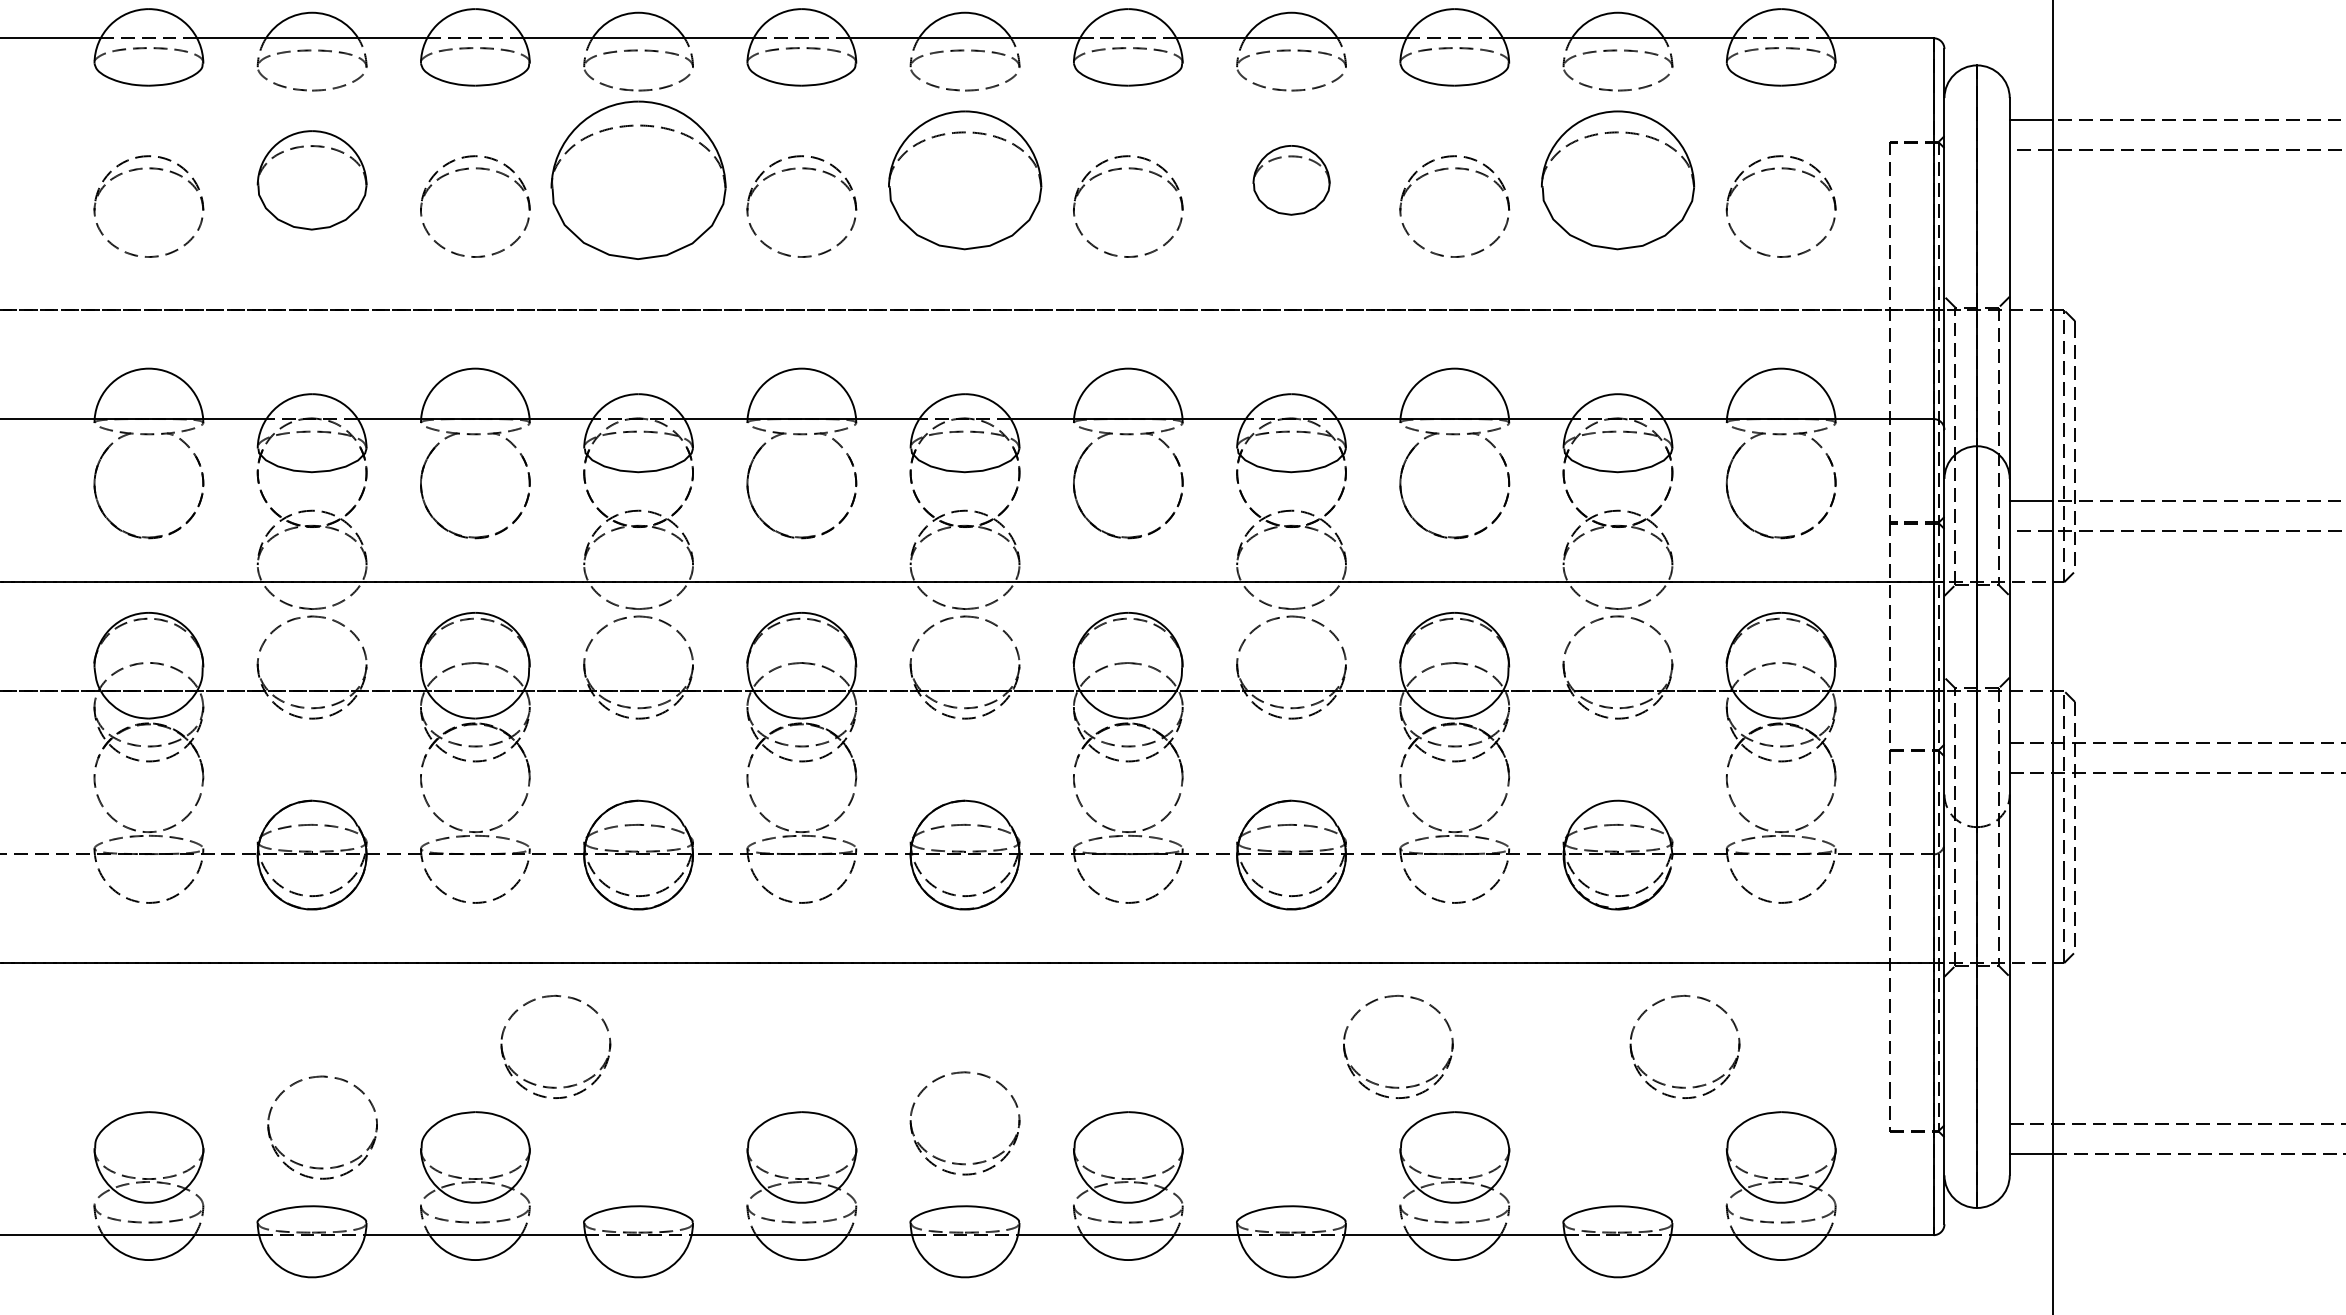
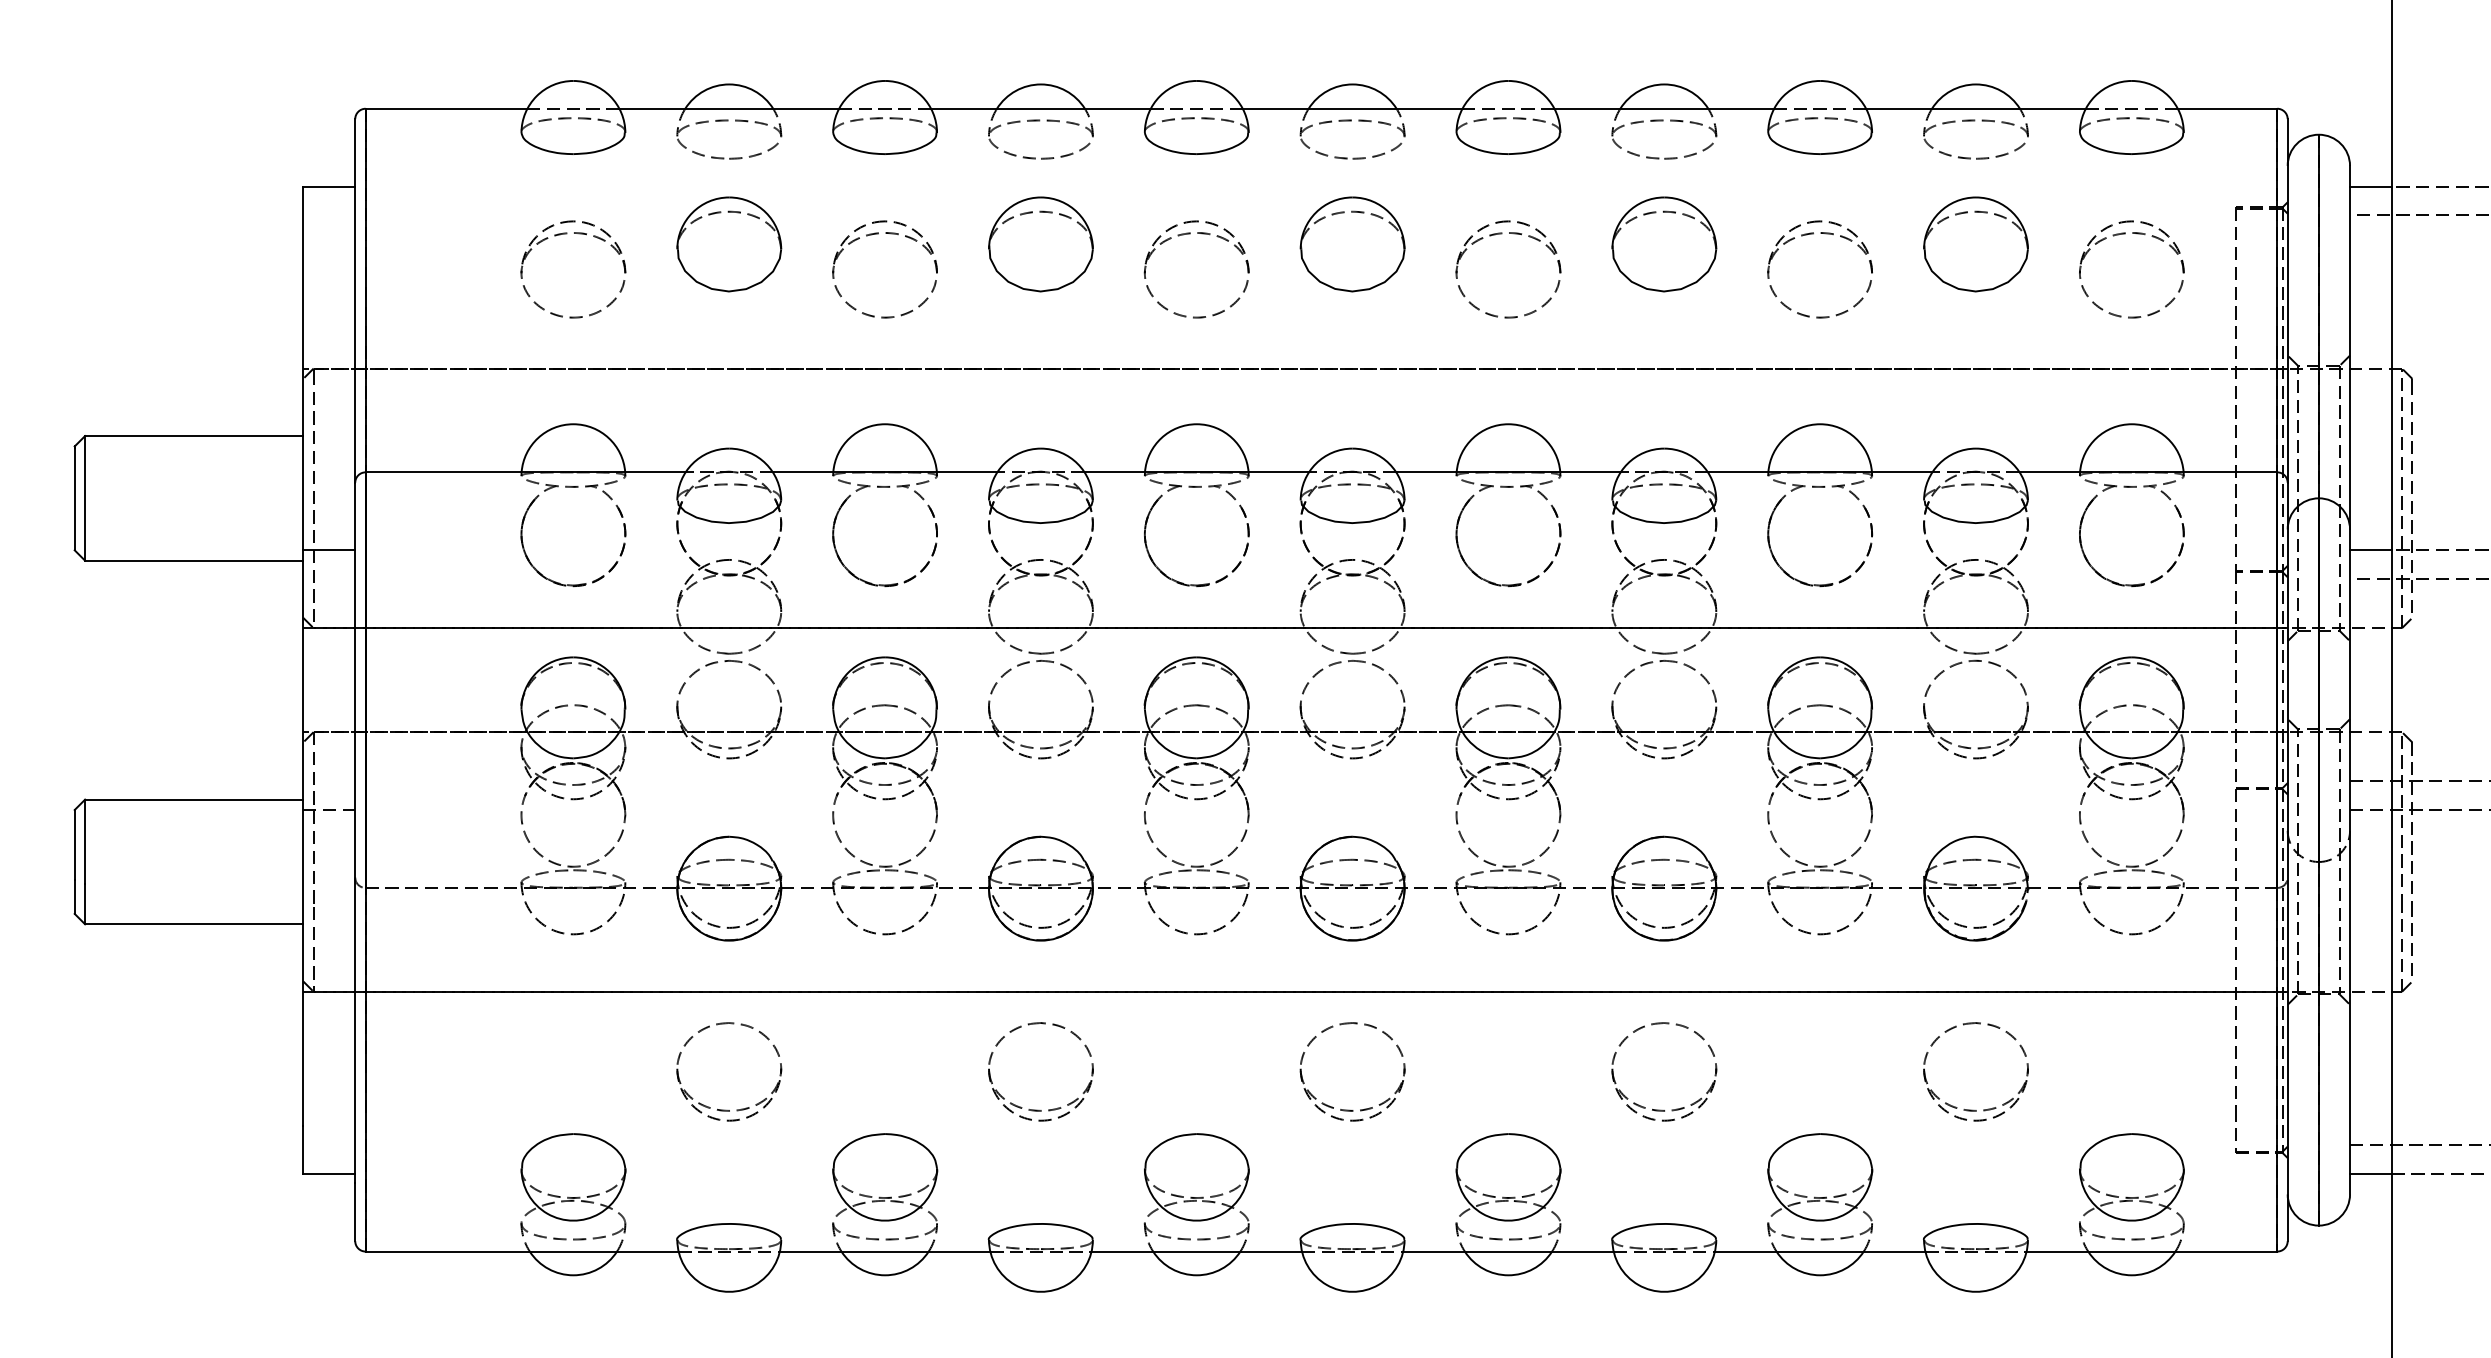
part: (638, 180) -> (1040, 244), size x0.62
part: (964, 180) -> (1352, 244), size x0.71
part: (1291, 180) -> (1664, 244), size x1.43
part: (1617, 180) -> (1975, 244), size x0.71
part: (553, 1086) -> (1038, 1109), moved
part: (1396, 1086) -> (1662, 1109), moved
part: (1682, 1086) -> (1973, 1109), moved
part: (962, 1162) -> (1350, 1109), moved
part: (320, 1167) -> (727, 1109), moved

